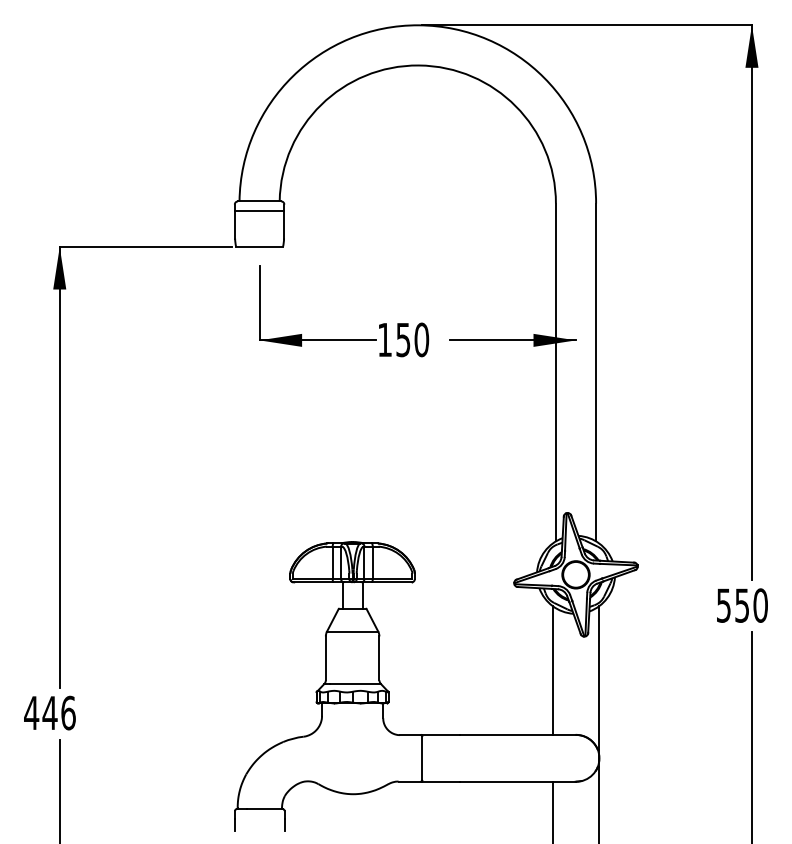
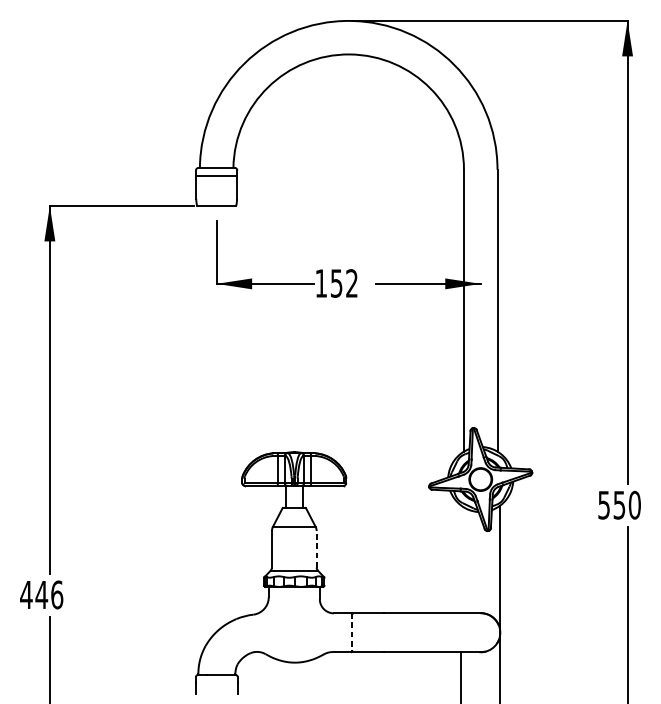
text: (421, 339) -> (351, 283), 150 -> 152
line: (379, 658) -> (316, 549), solid -> dashed
line: (552, 670) -> (461, 559), removed
line: (422, 758) -> (352, 632), solid -> dashed

